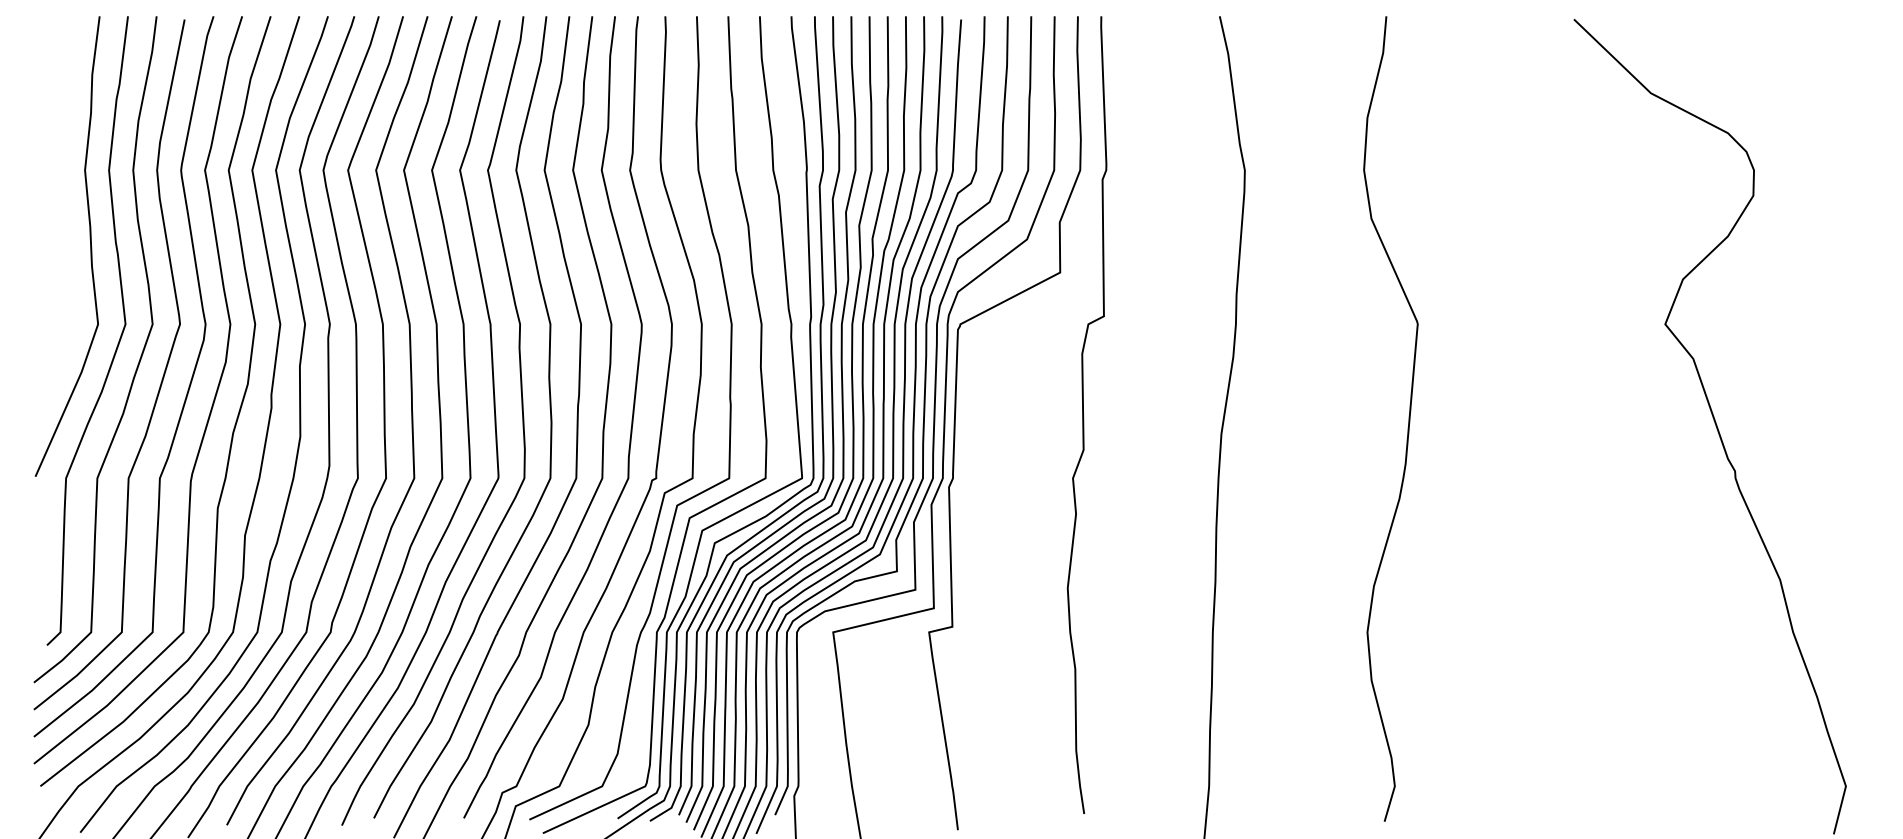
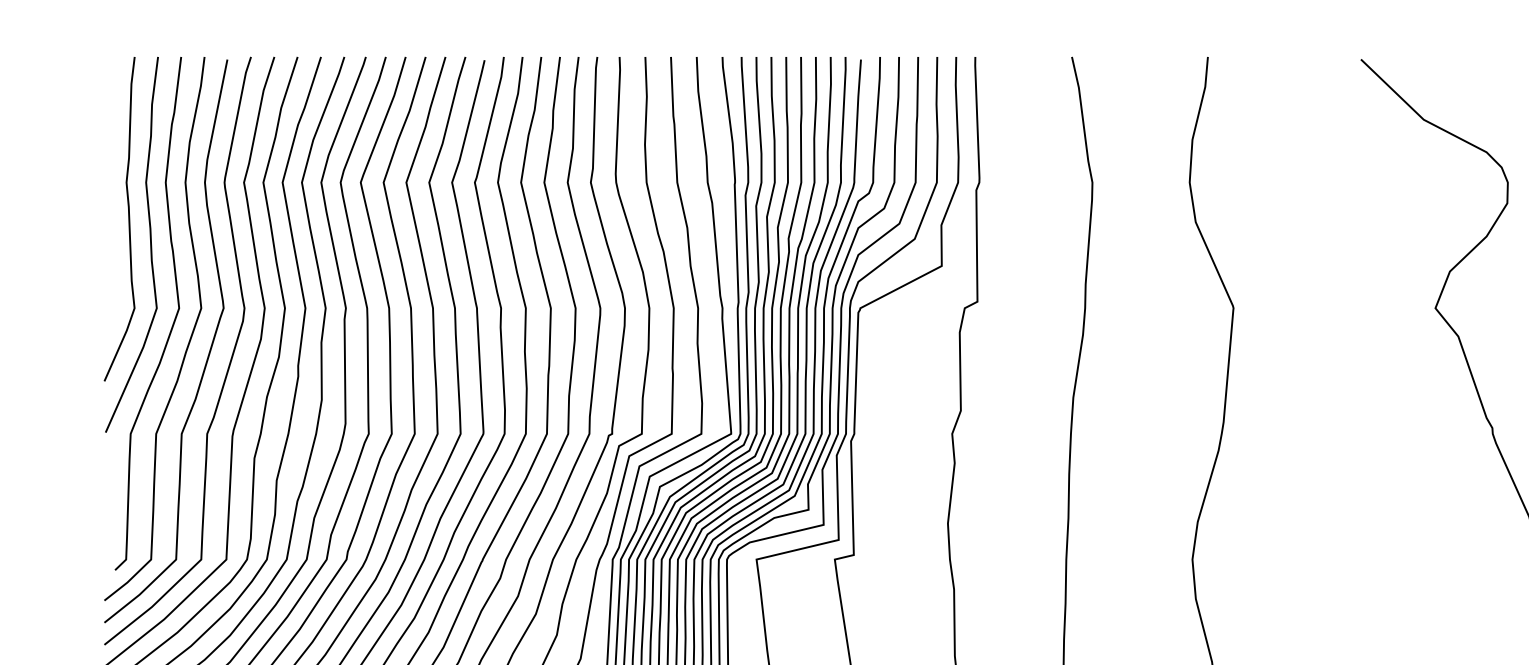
curve: (63, 215) -> (128, 219), added

